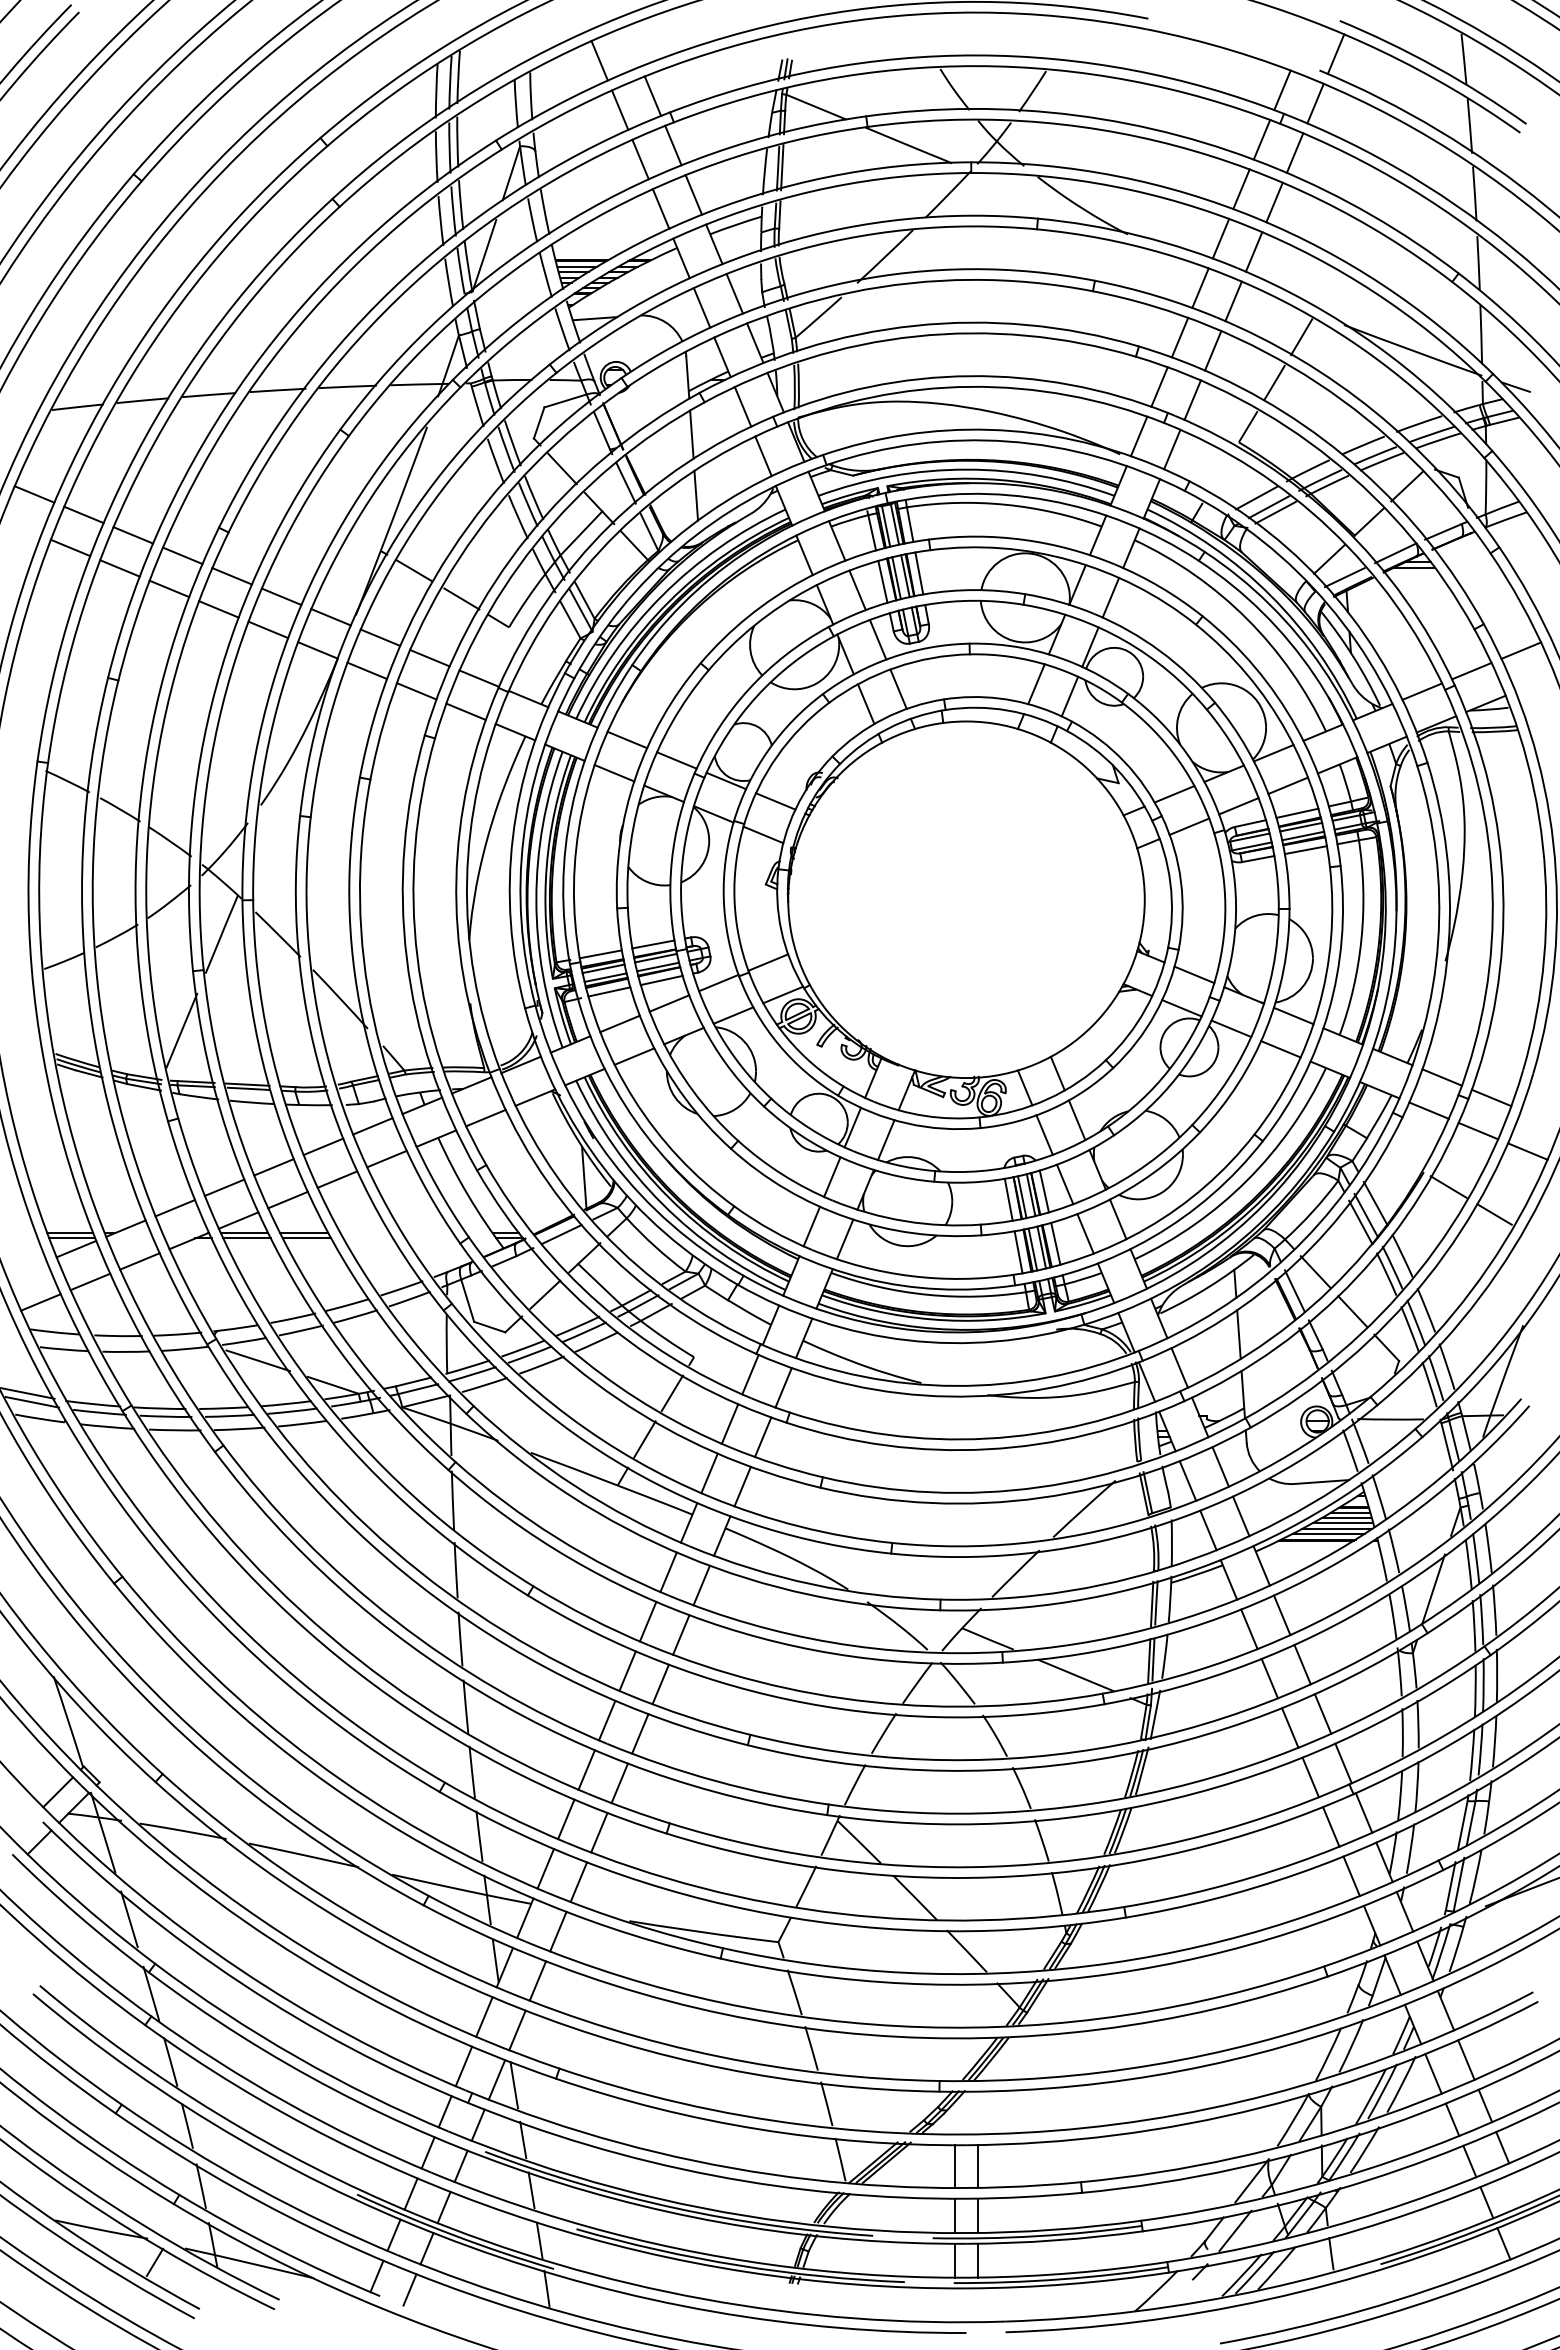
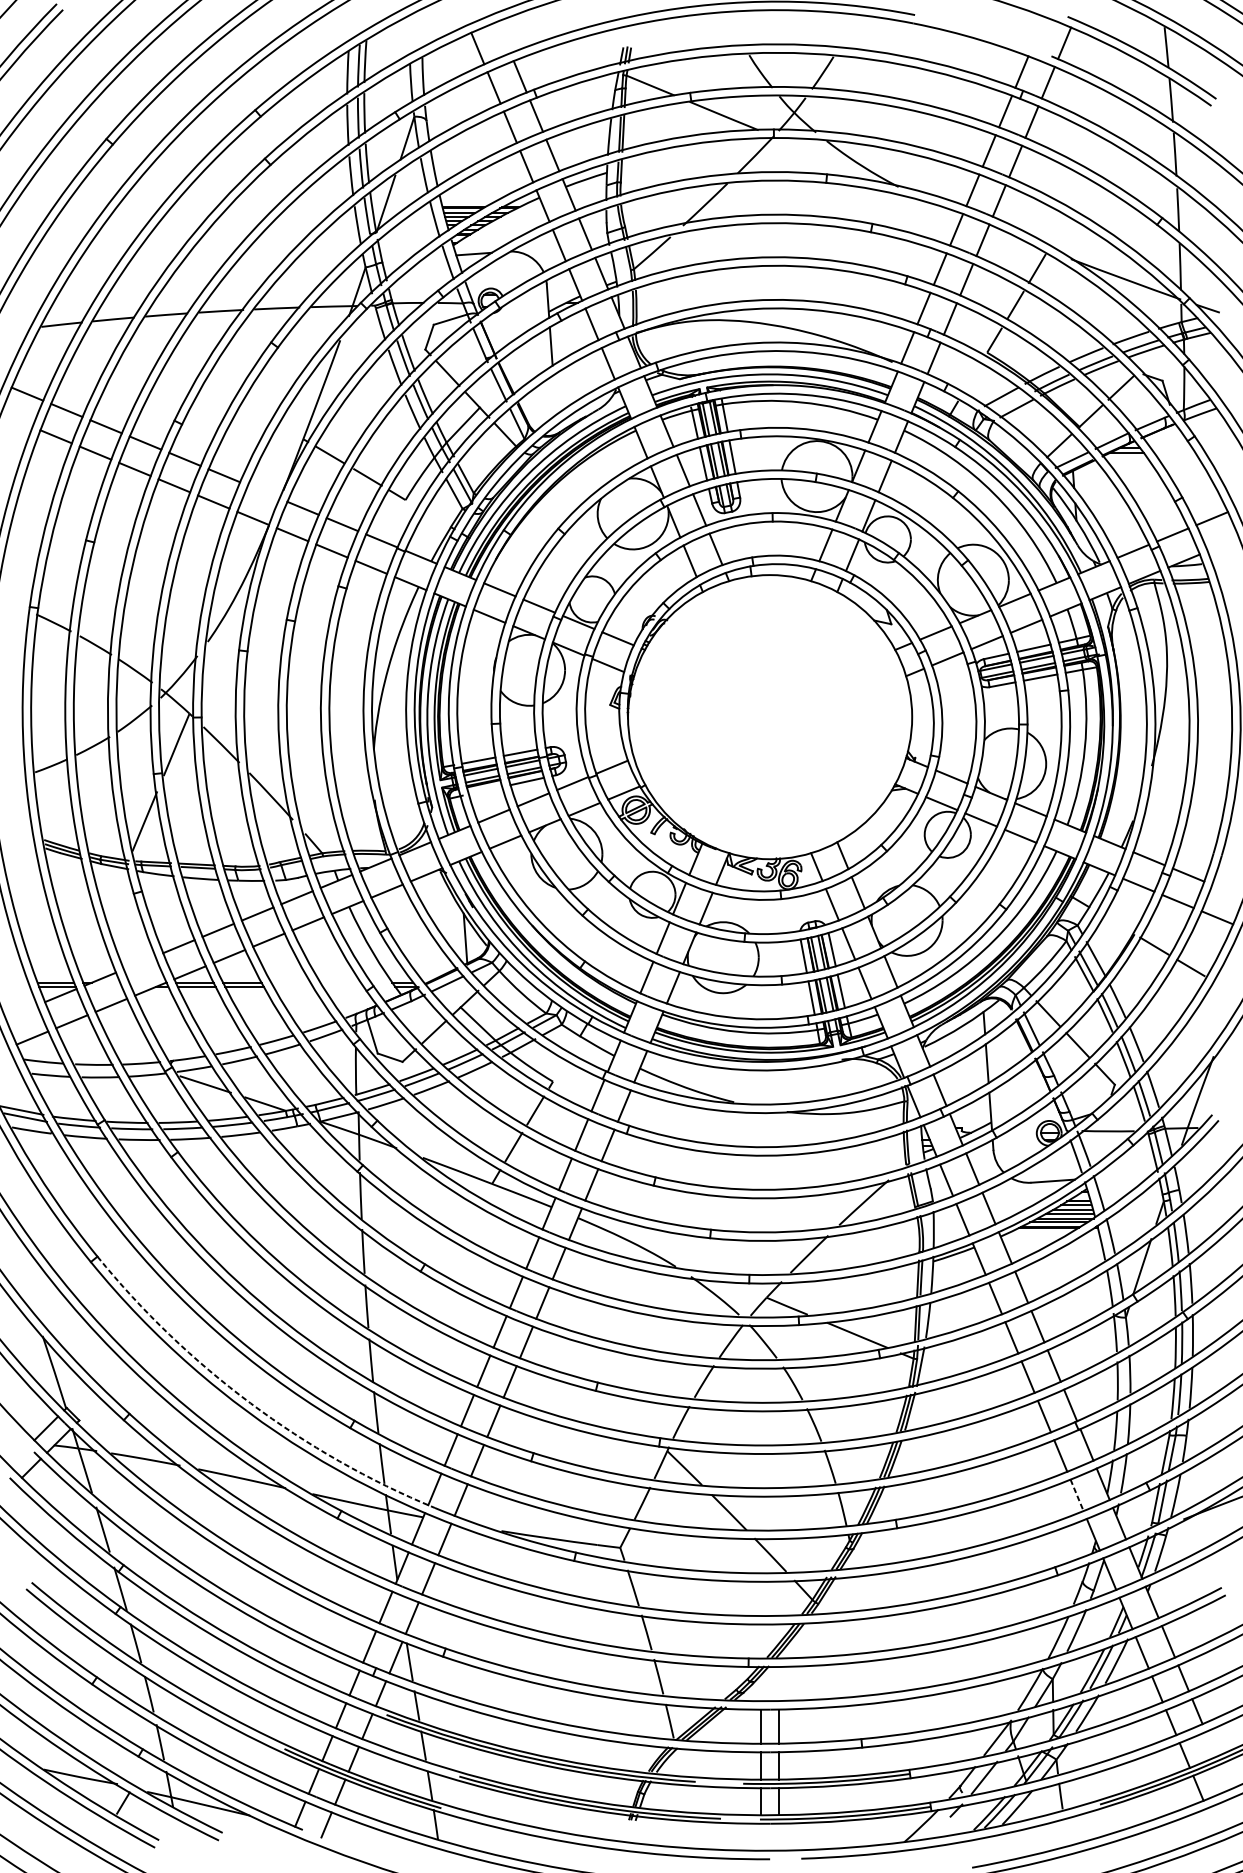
line: (696, 495) -> (554, 395), removed
line: (1268, 507) -> (1010, 404), removed
line: (330, 617) -> (263, 492), removed
line: (609, 991) -> (485, 790), removed
line: (175, 1208) -> (139, 963), removed
arc: (314, 1760) -> (250, 1403), solid -> dashed
line: (1351, 1876) -> (1076, 1495), solid -> dashed

